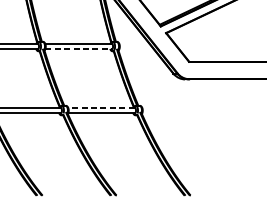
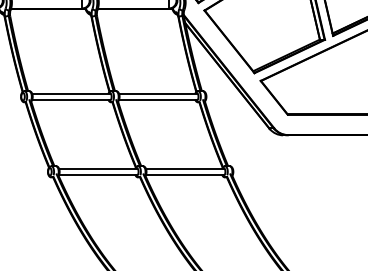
line: (78, 48) -> (157, 99), dashed -> solid
line: (101, 108) -> (184, 169), dashed -> solid

